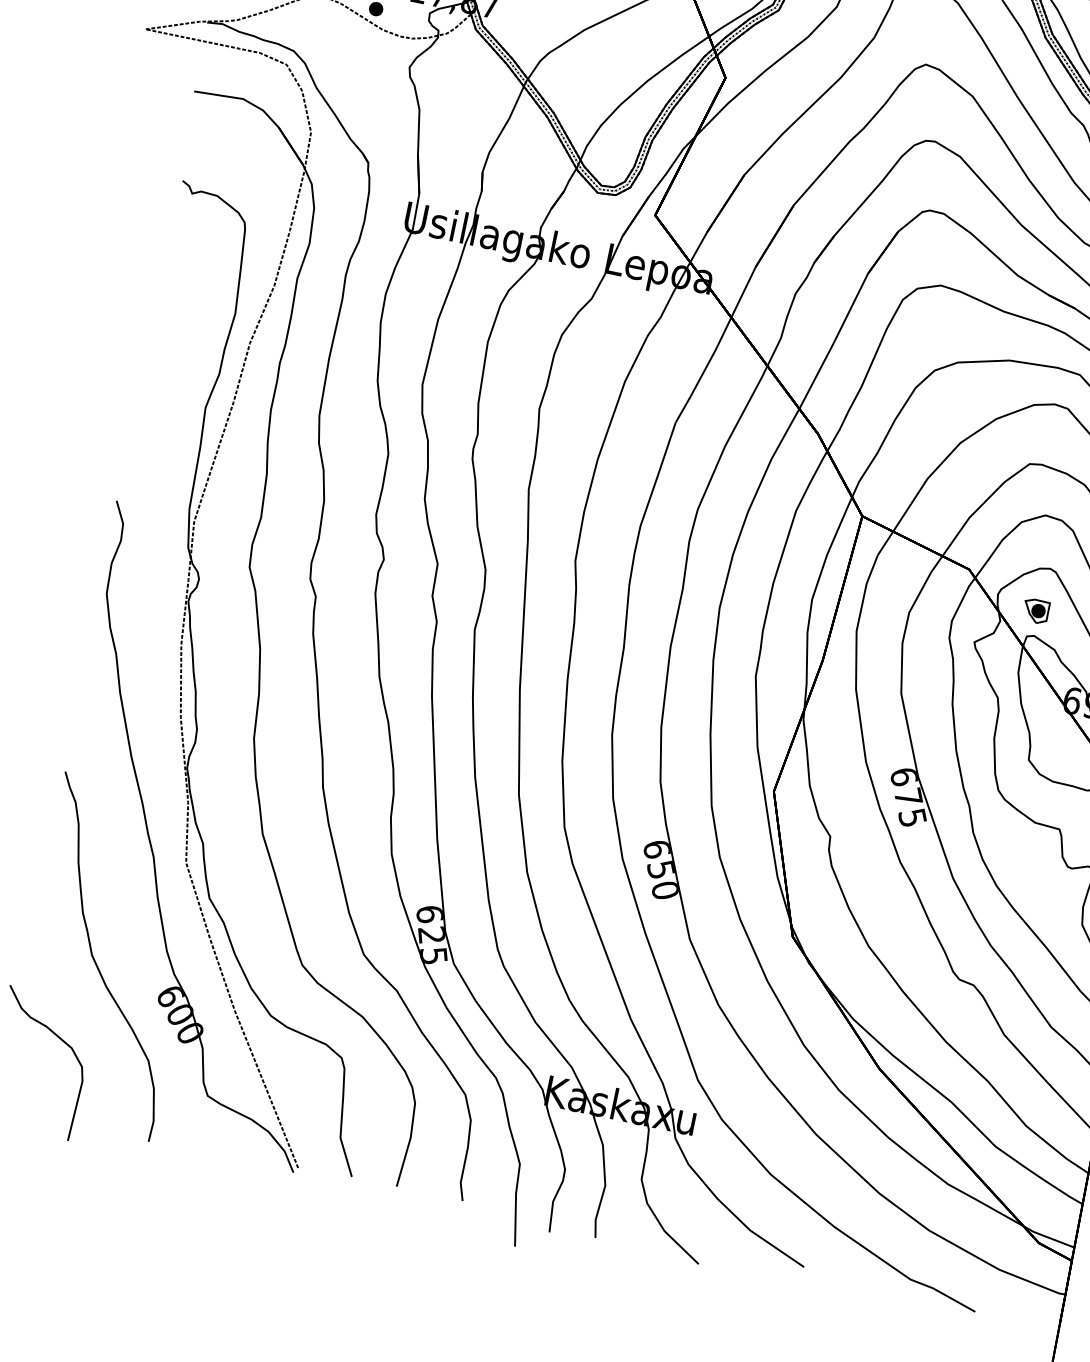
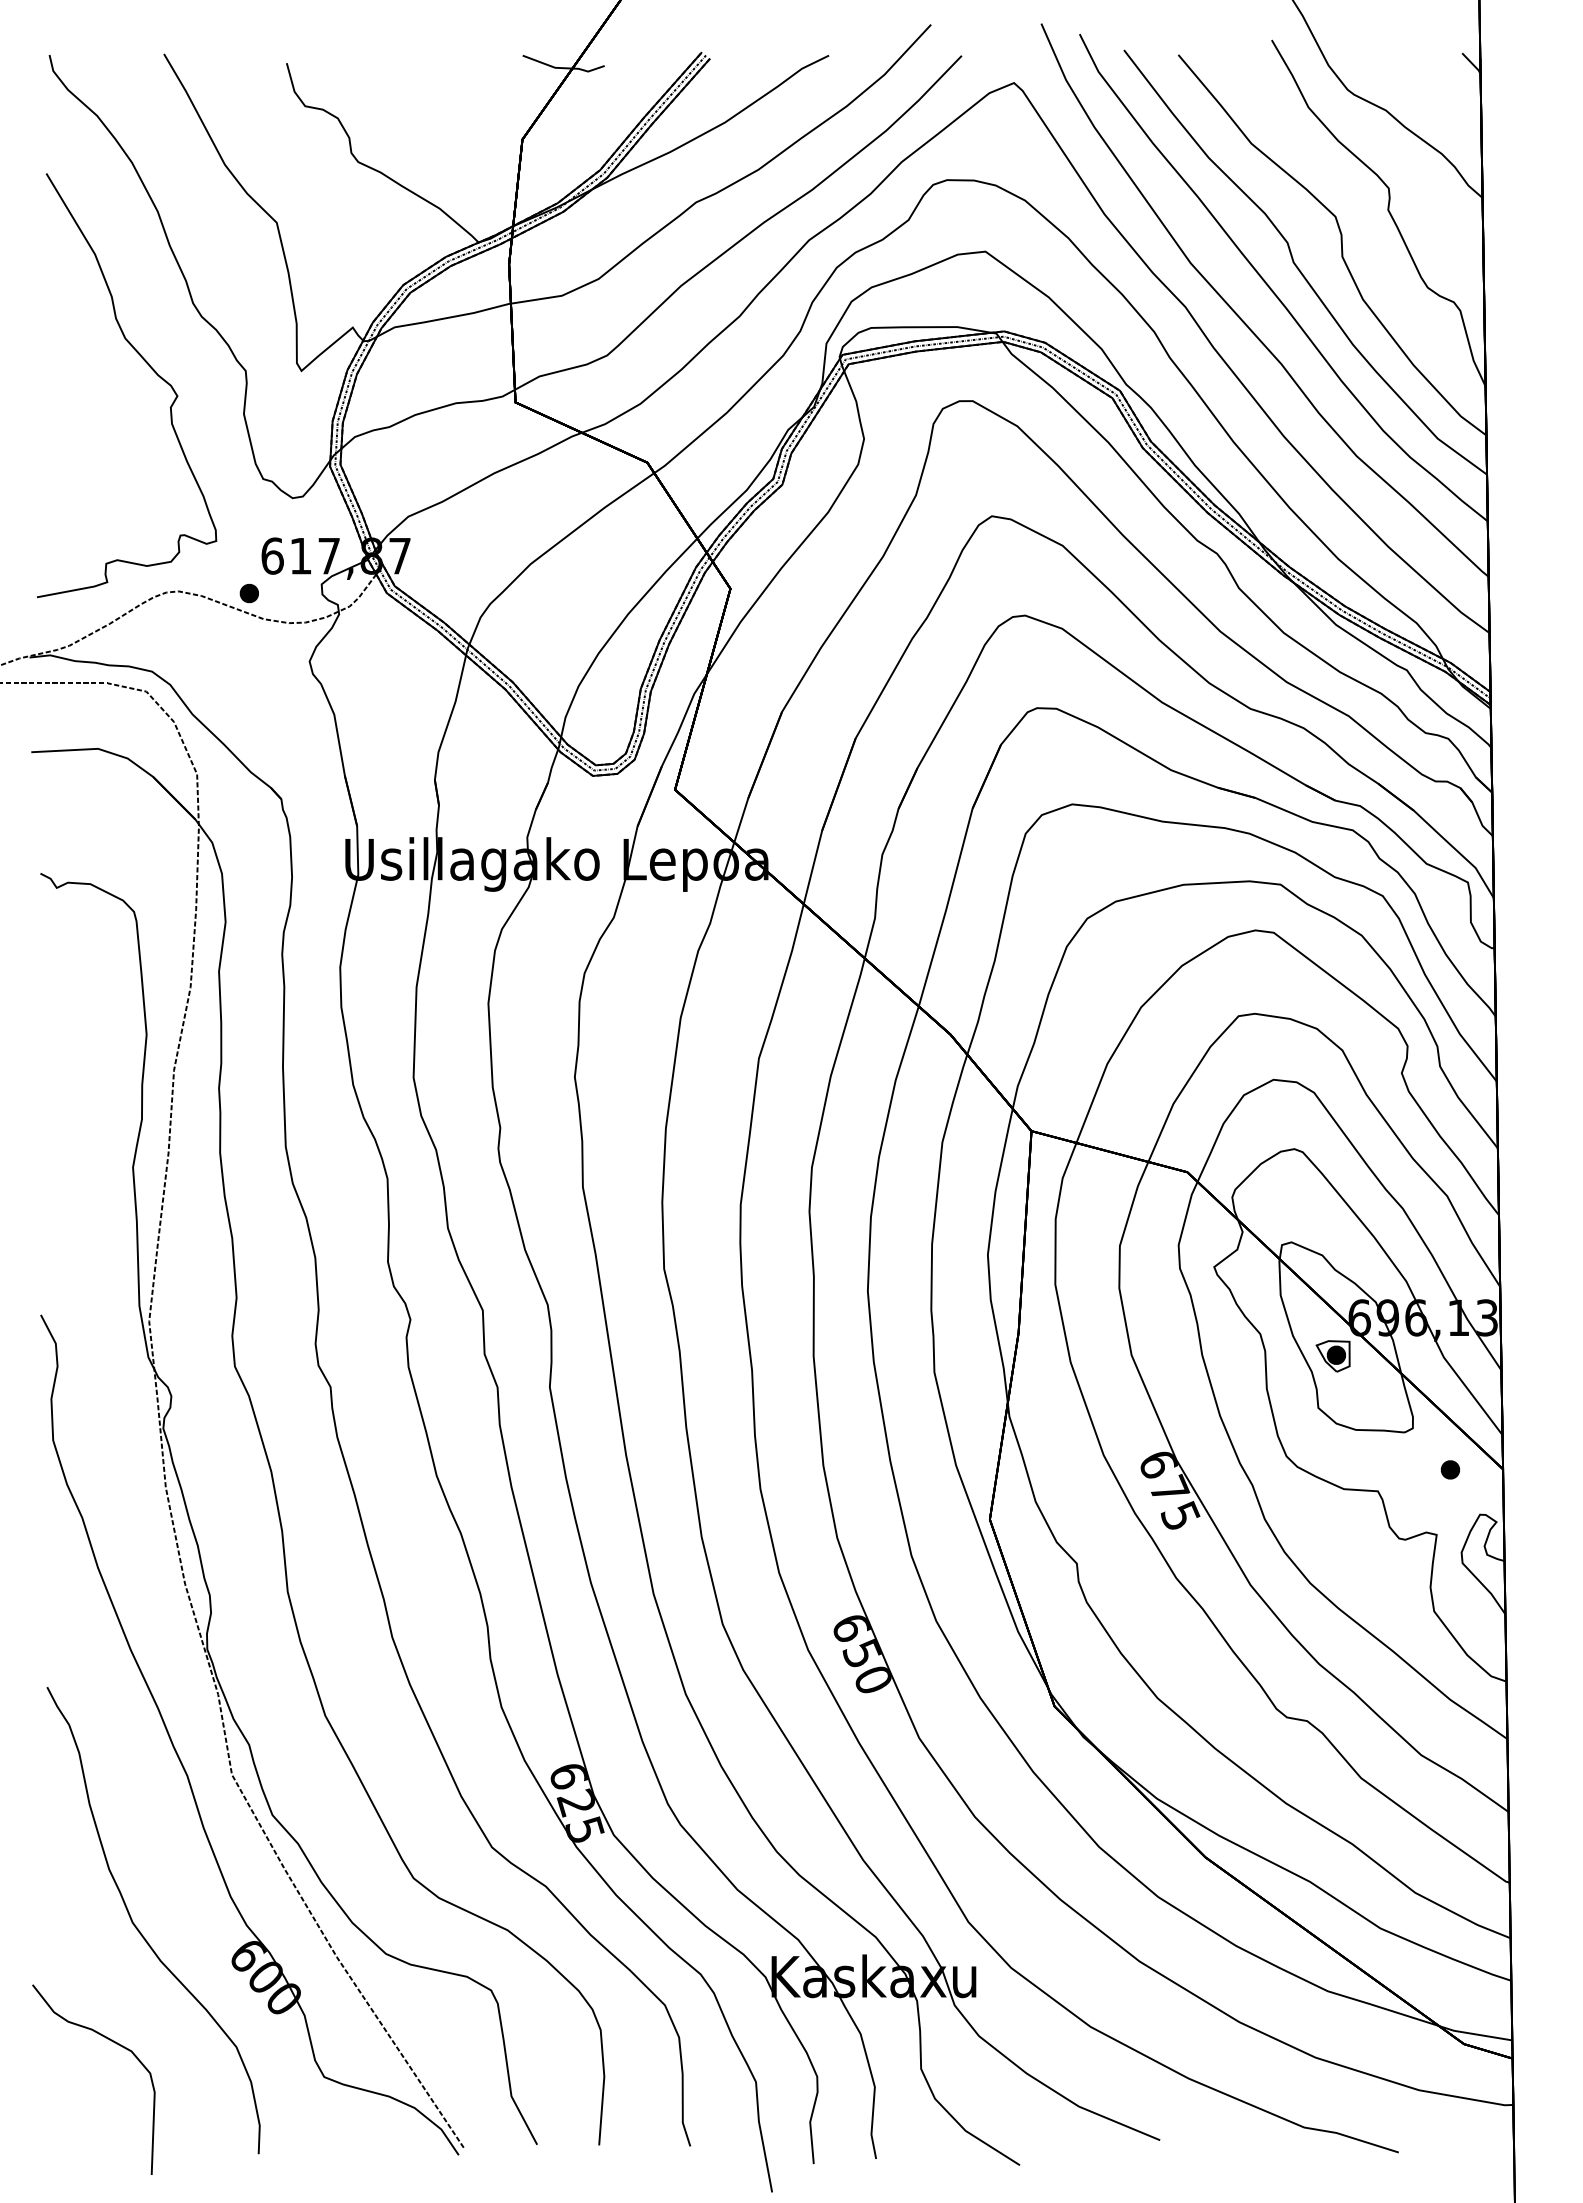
part: (1035, 611) -> (1332, 1356), moved

